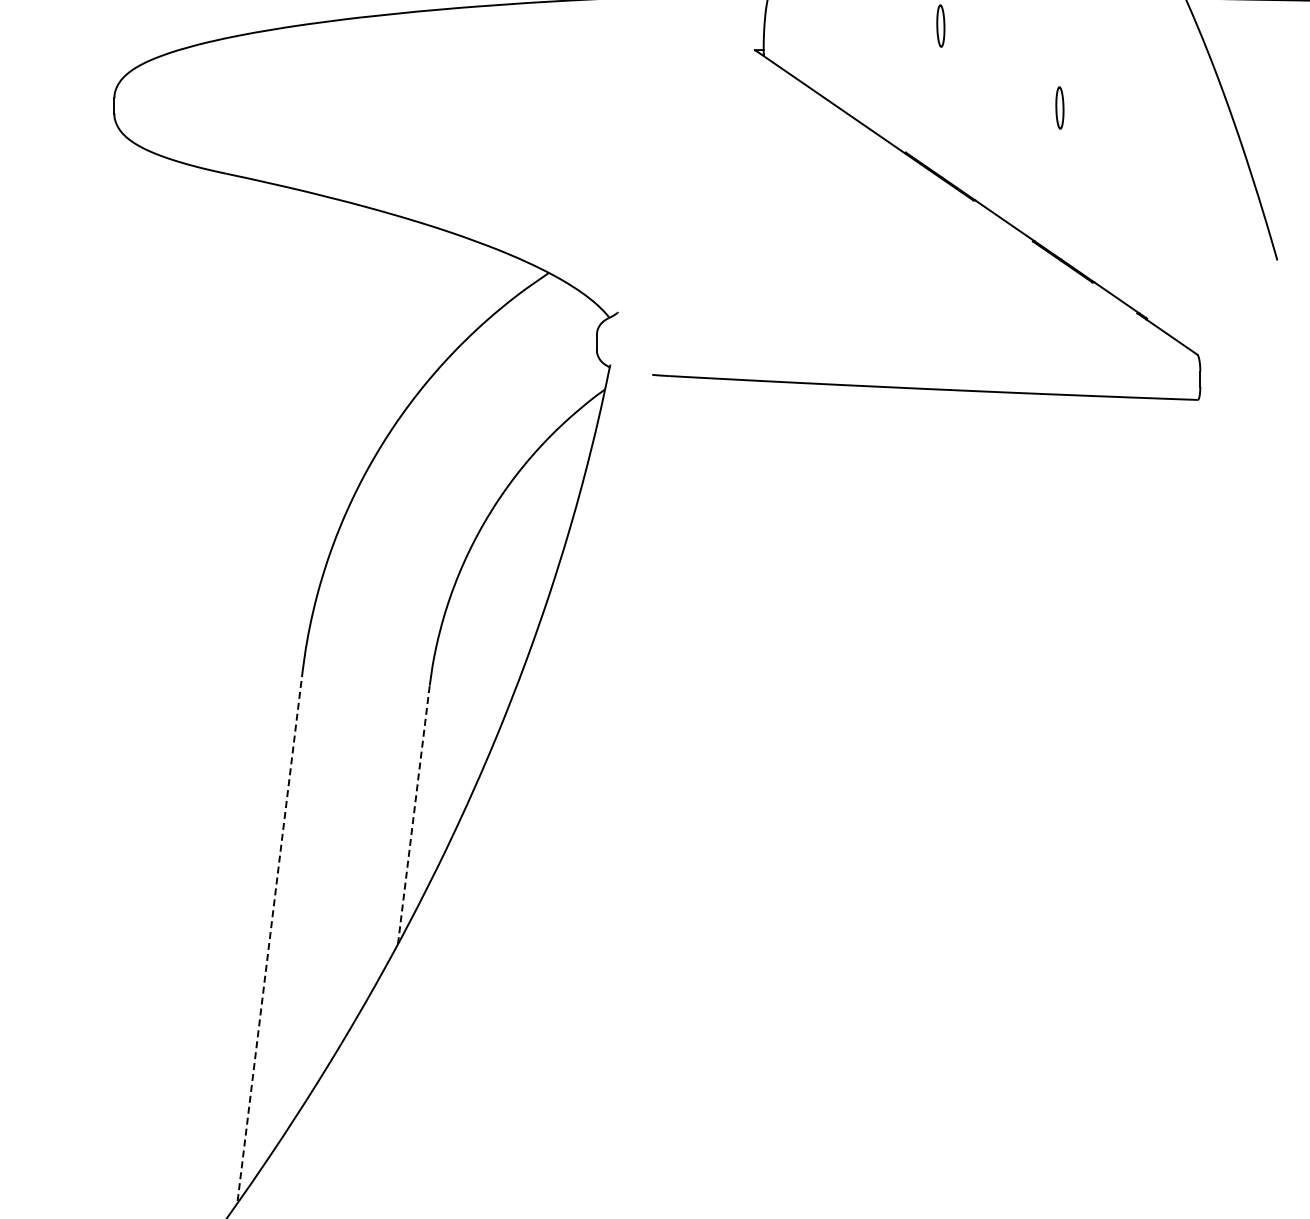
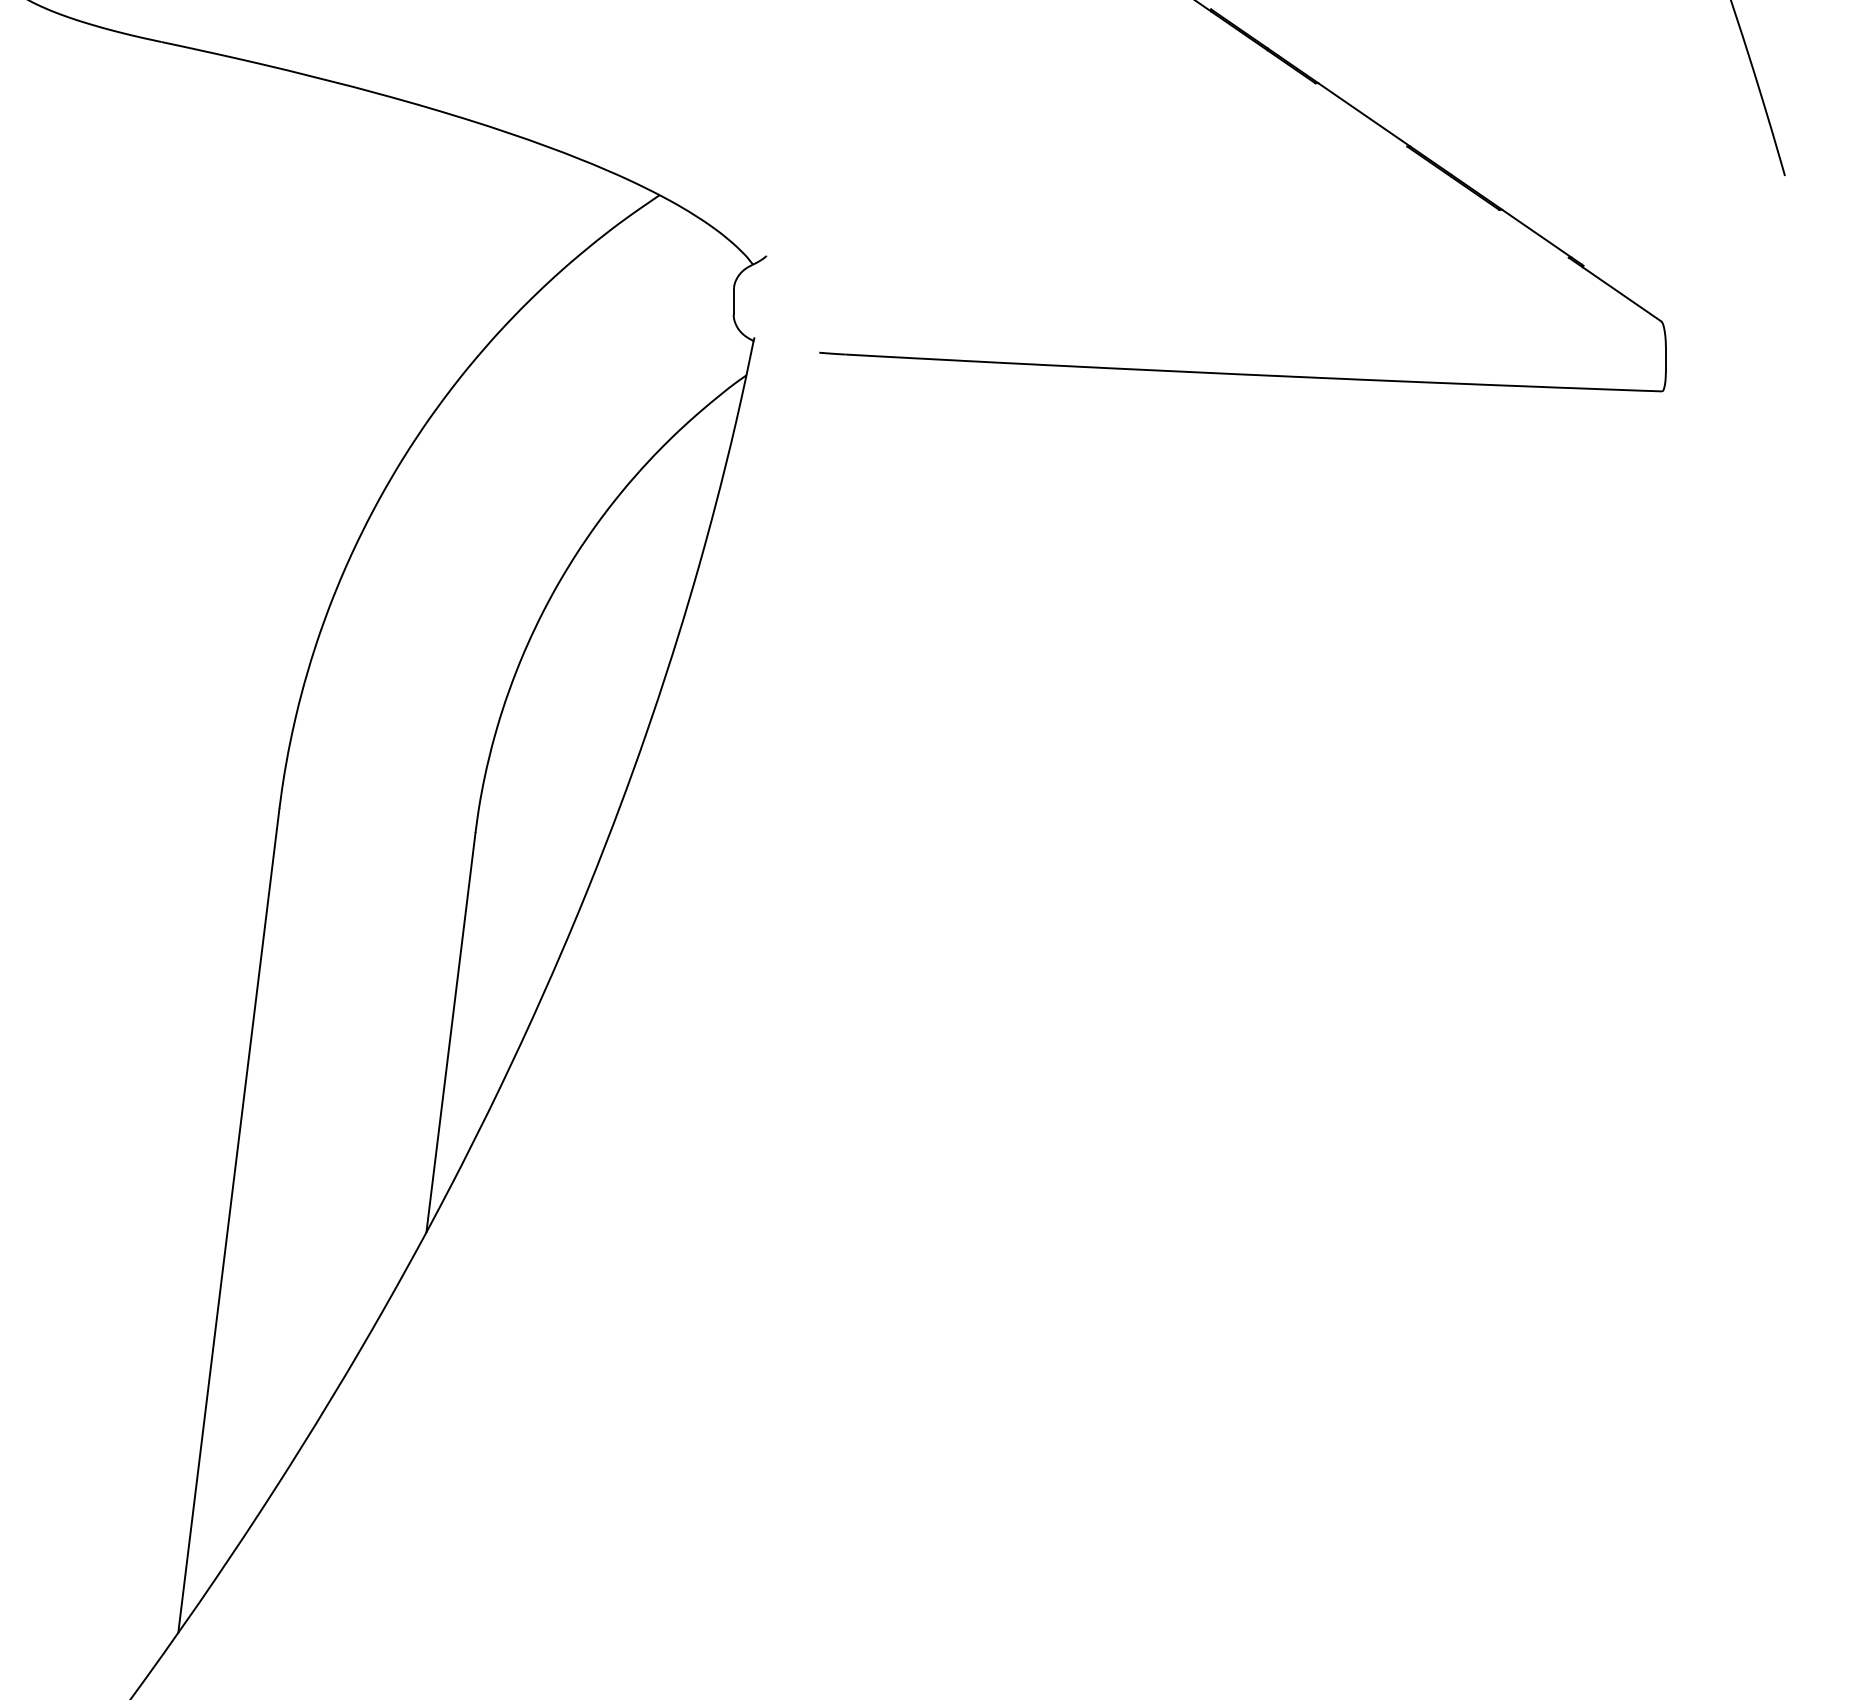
line: (413, 814) -> (450, 1031), dashed -> solid
line: (270, 936) -> (229, 1220), dashed -> solid

